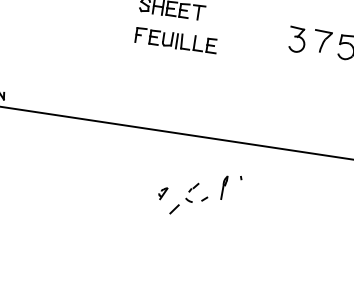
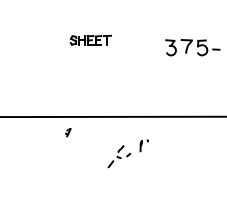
part: (176, 40) -> (96, 59), removed
part: (231, 187) -> (144, 145), size x0.7
part: (163, 193) -> (68, 132), moved

